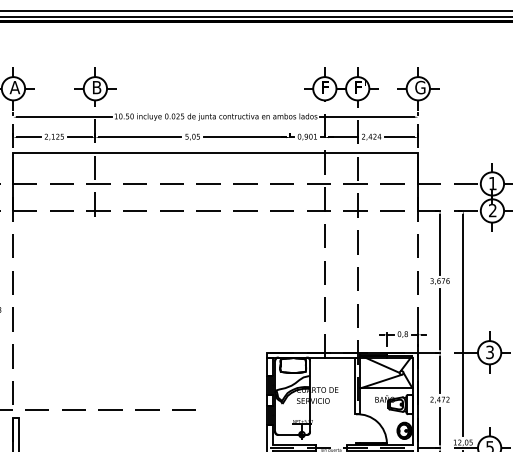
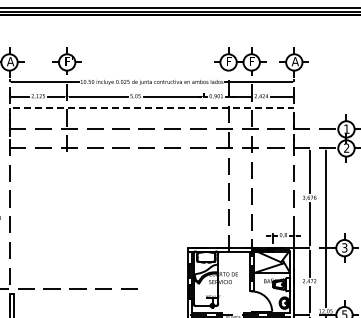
text: (97, 87) -> (68, 61), B -> F'
text: (419, 87) -> (295, 61), G -> A
line: (216, 152) -> (152, 107), solid -> dashed

